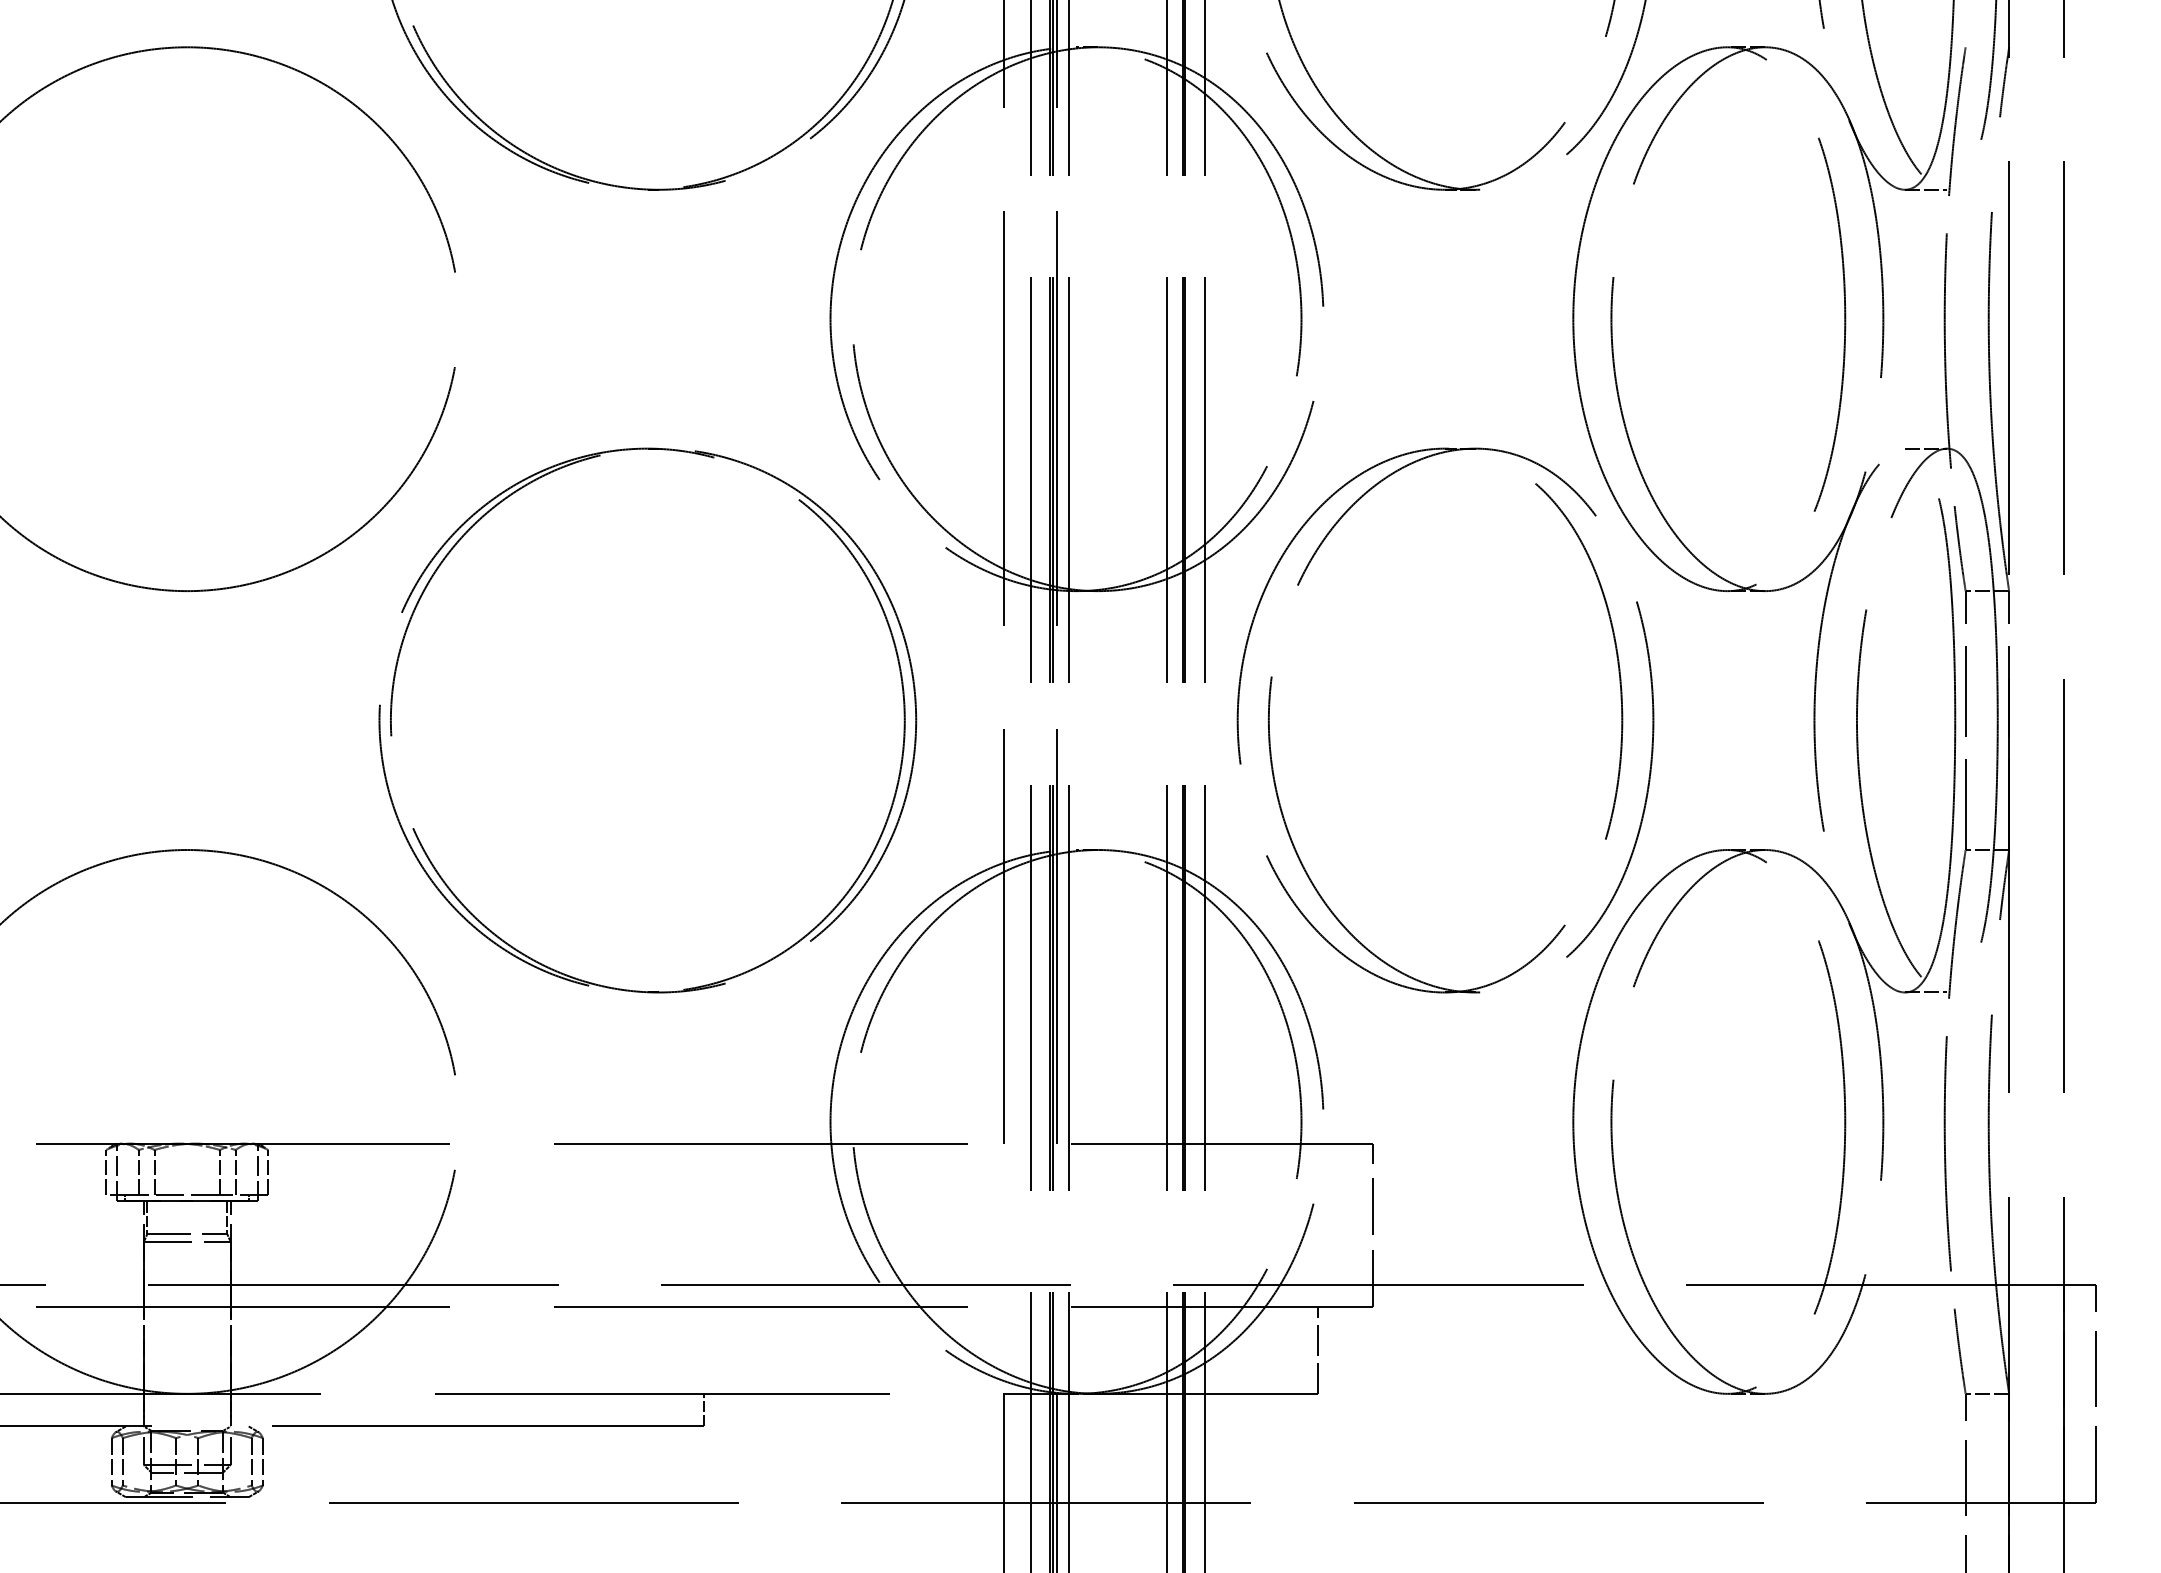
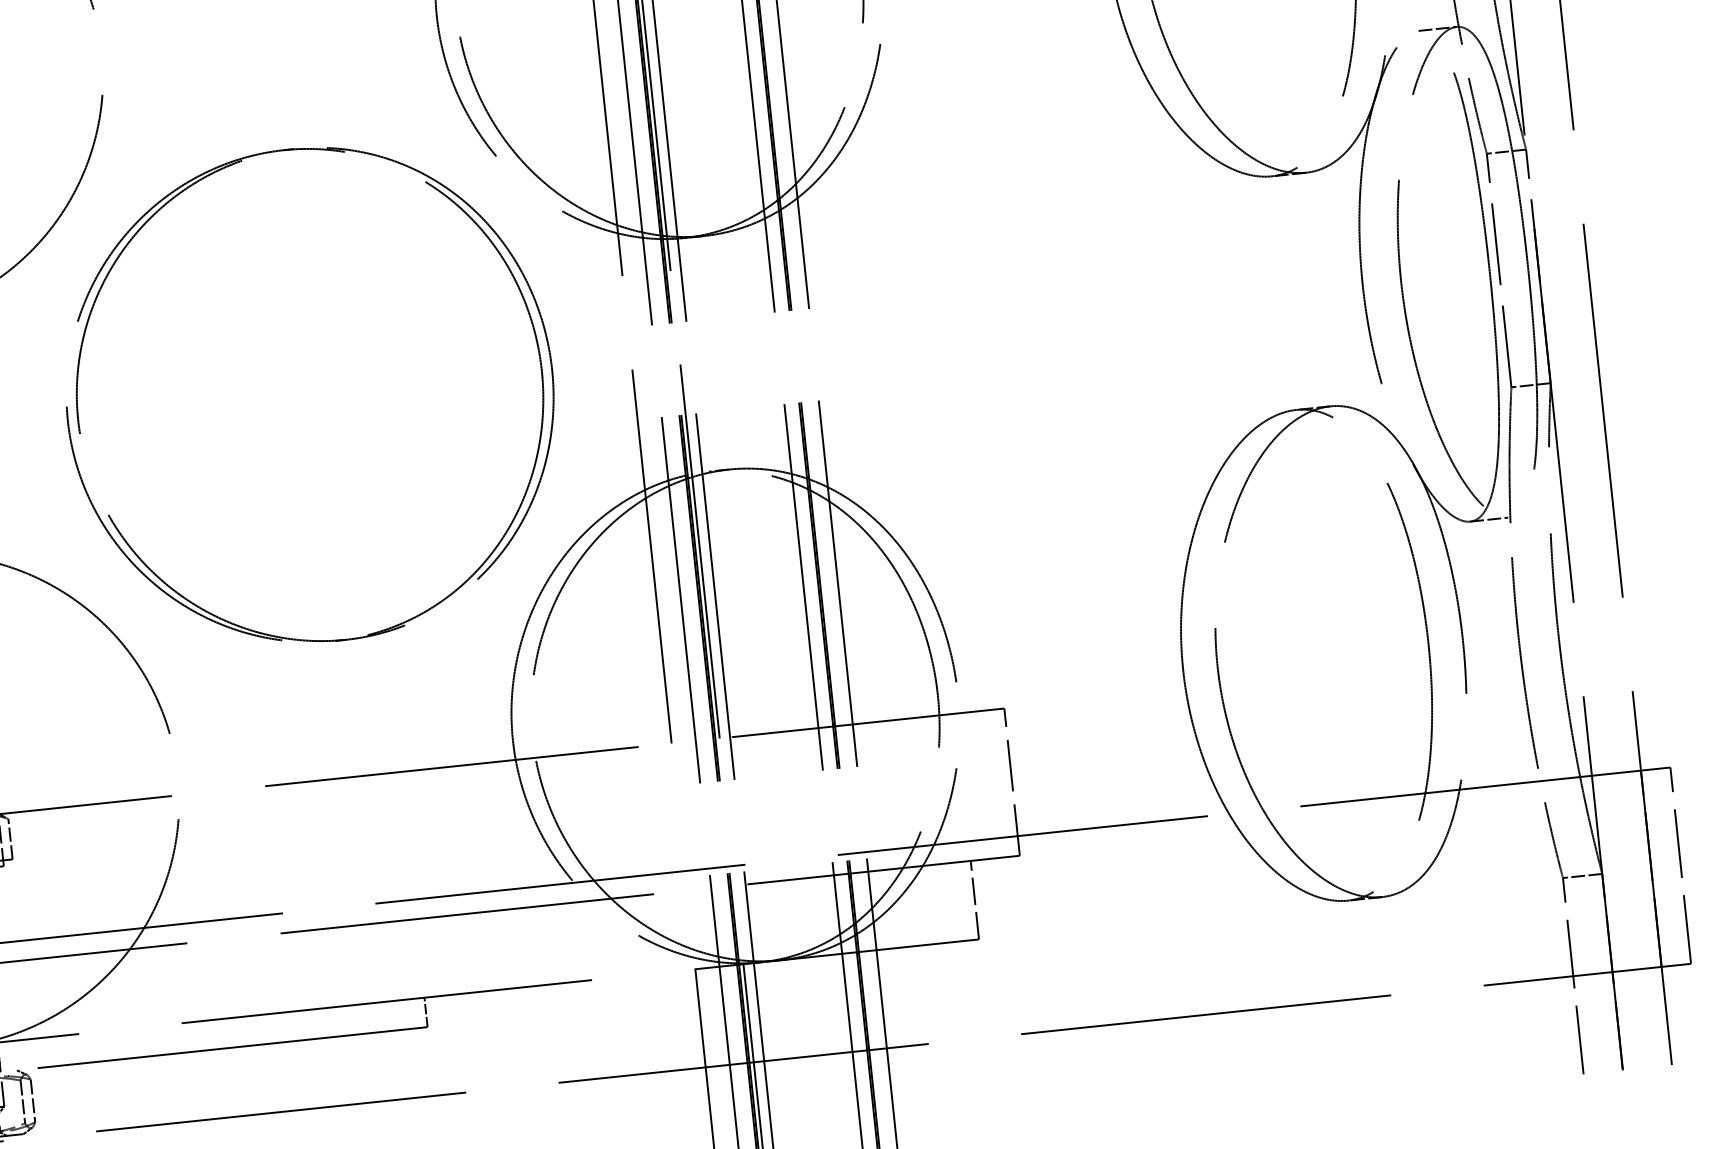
part: (1270, 705) -> (870, 322), removed

